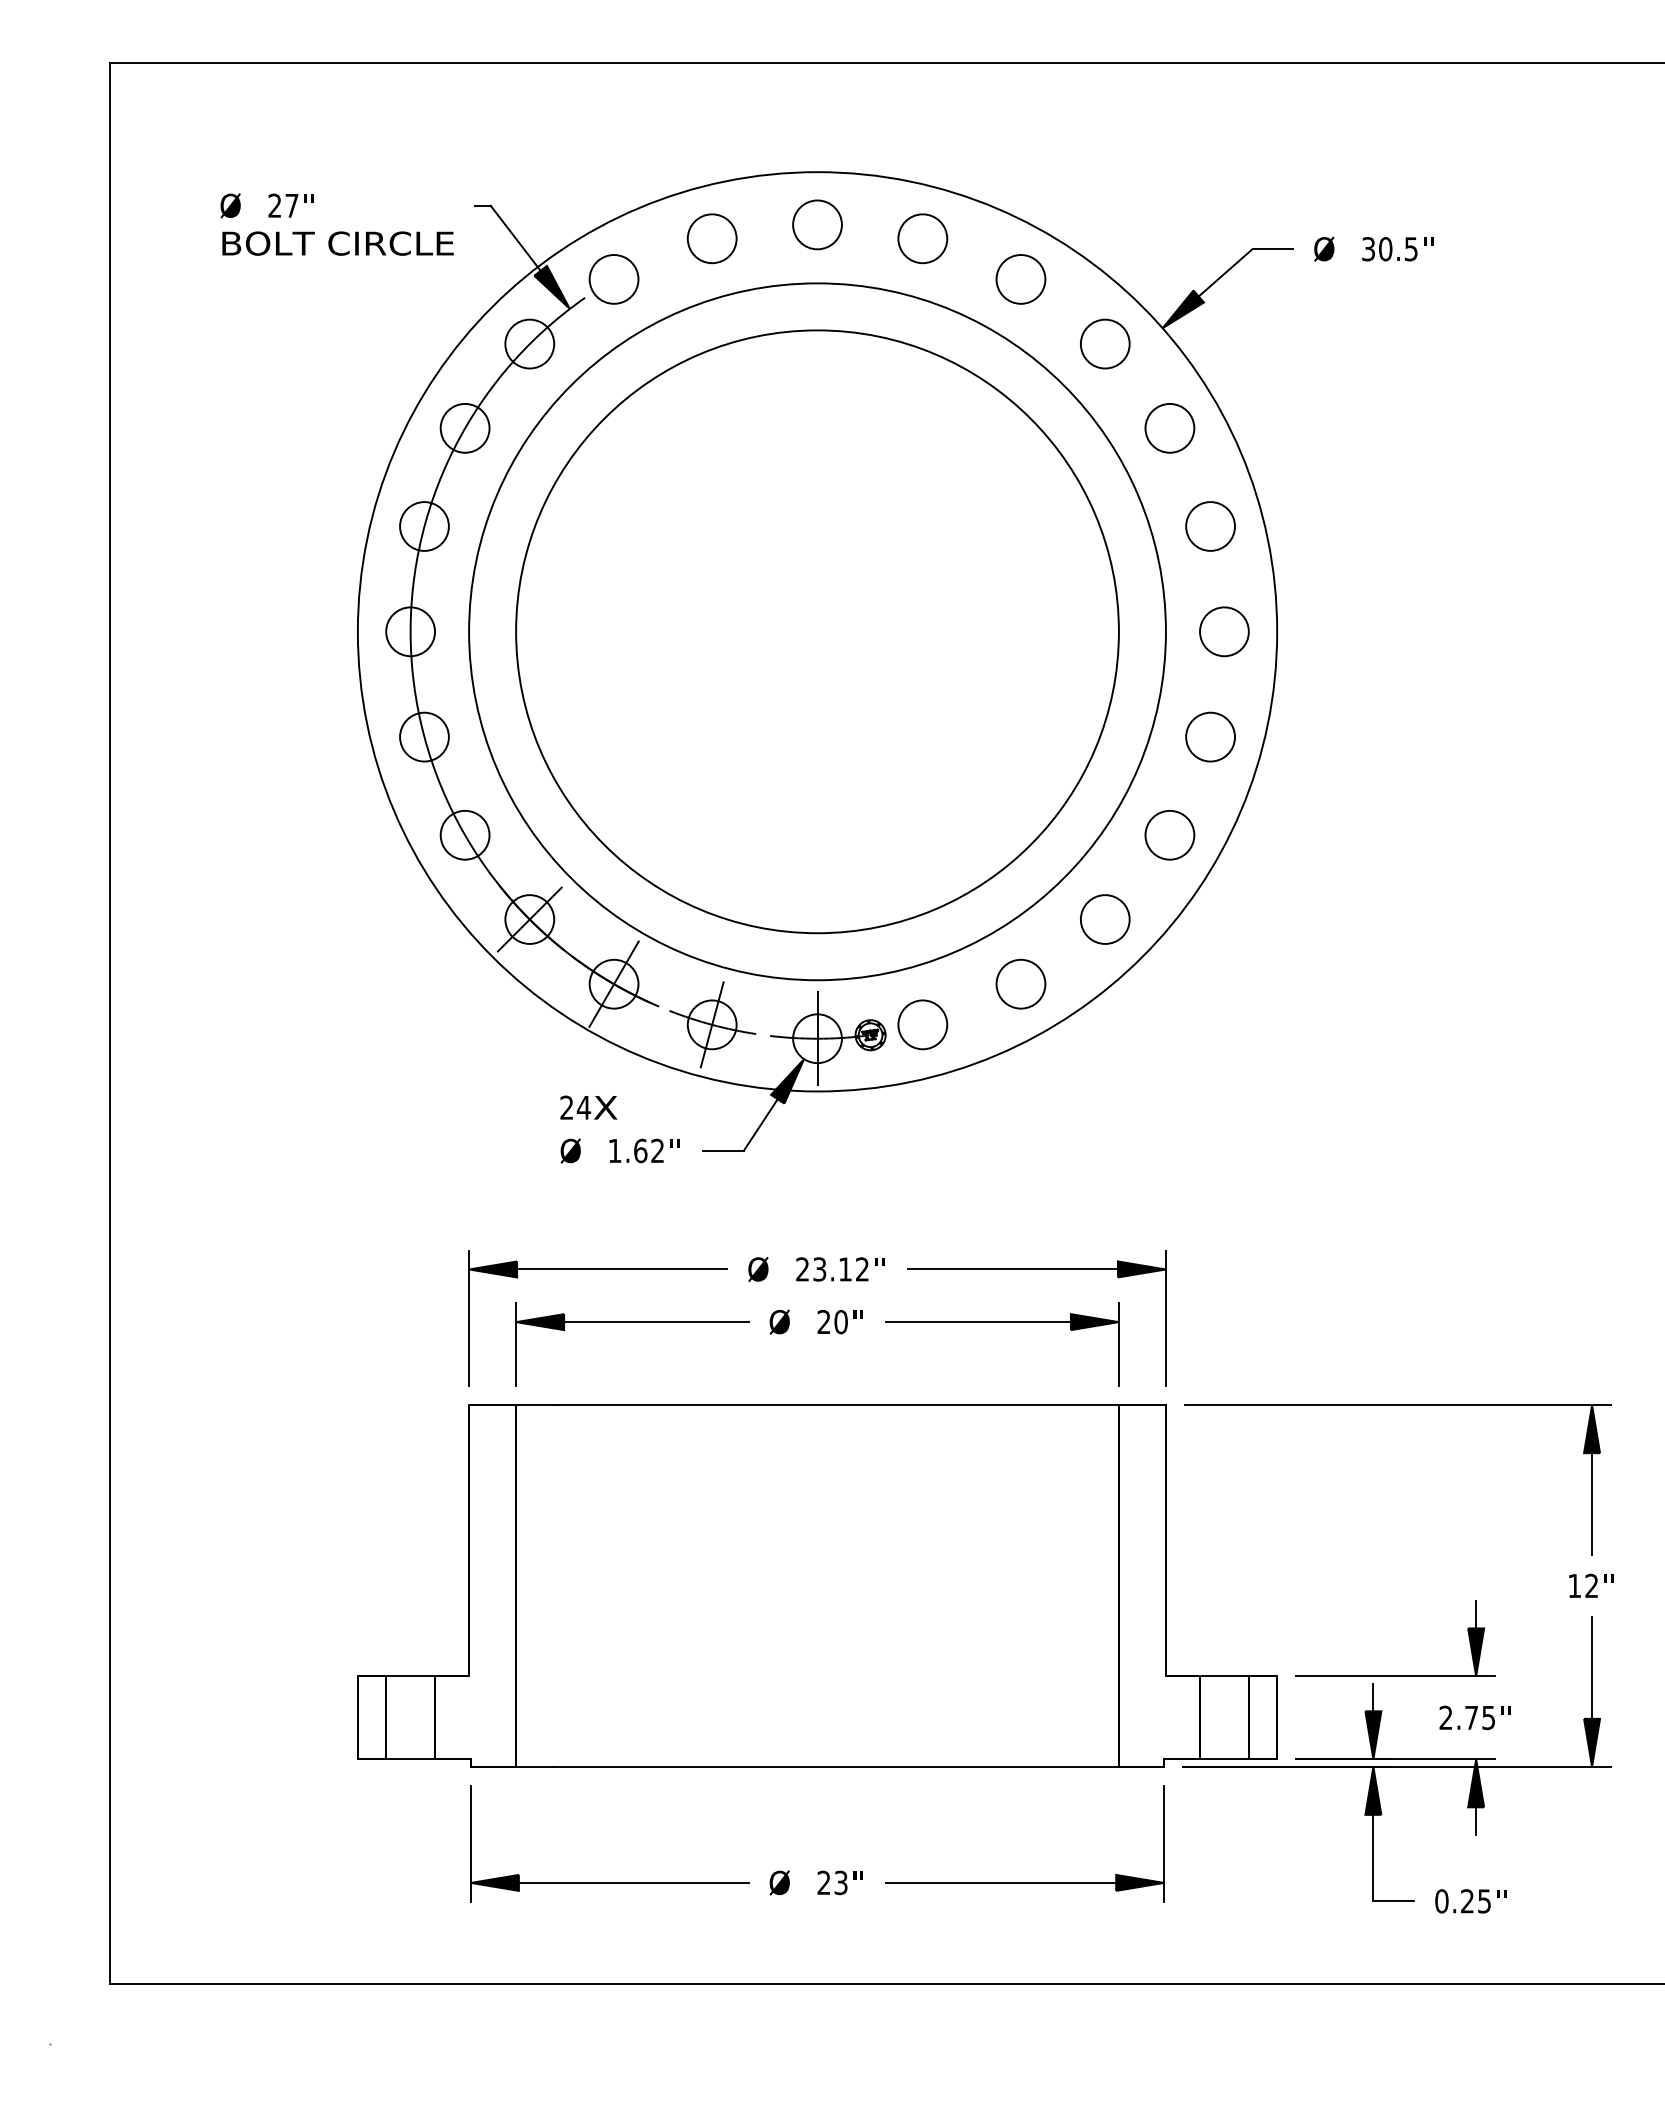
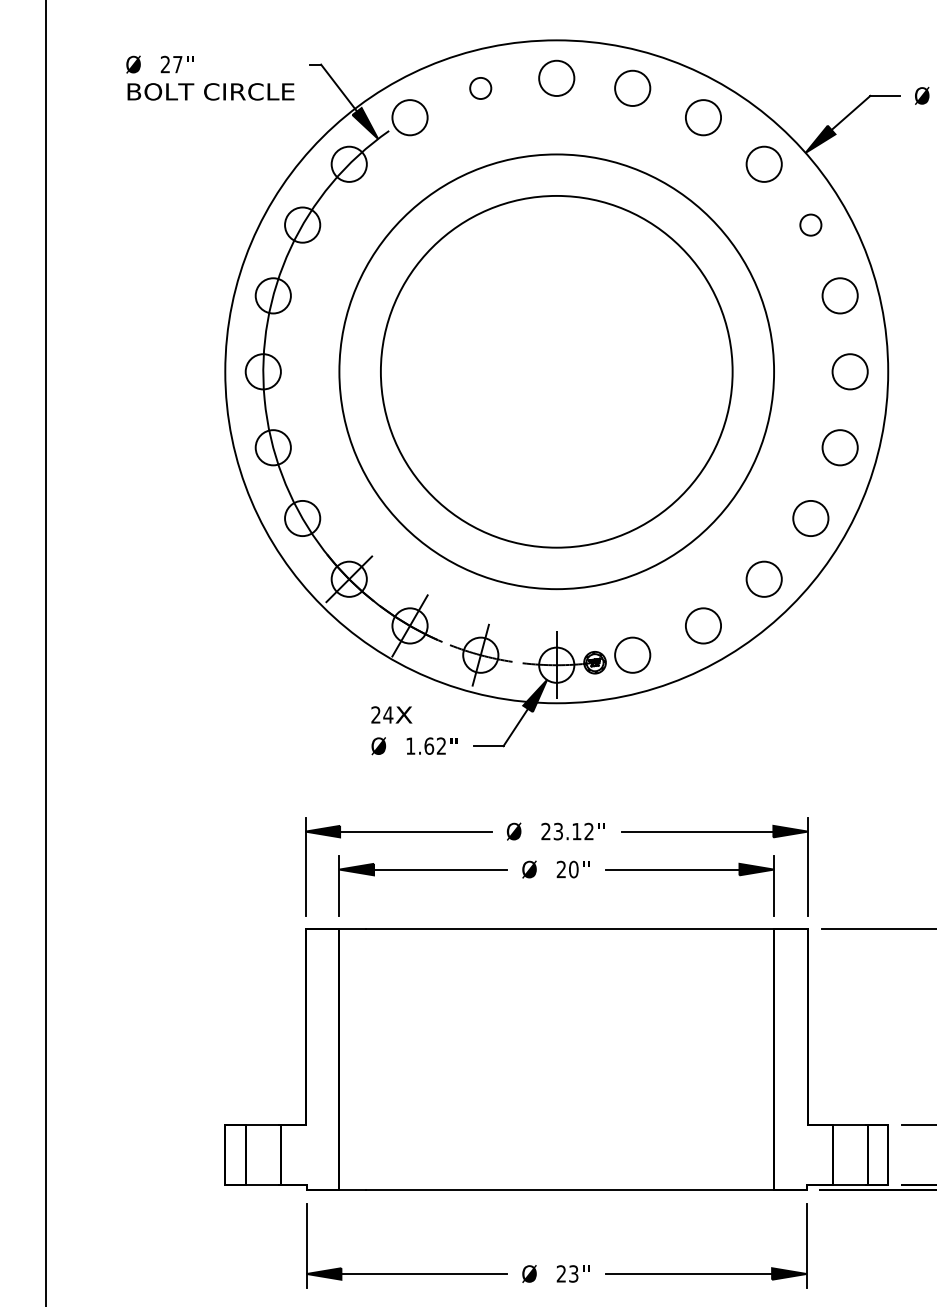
circle: (711, 238) -> (480, 88), size x0.6
circle: (1169, 428) -> (810, 225), size x0.6
circle: (817, 631) -> (556, 371), size x0.7

